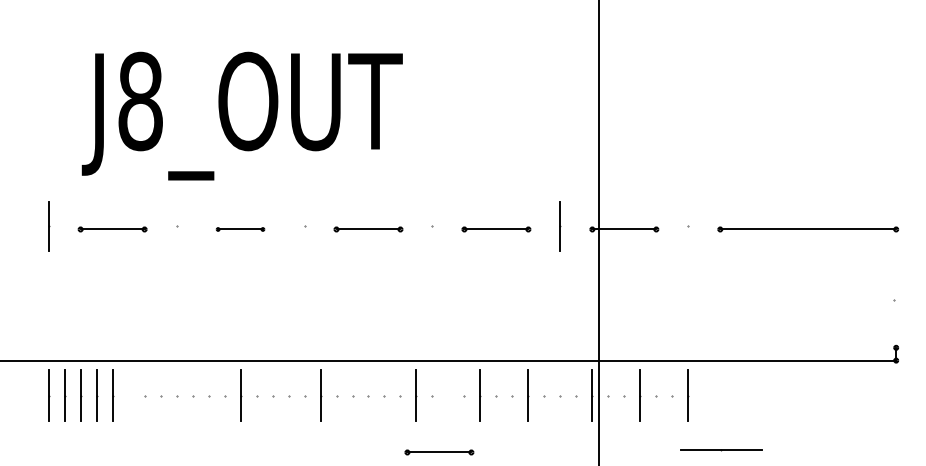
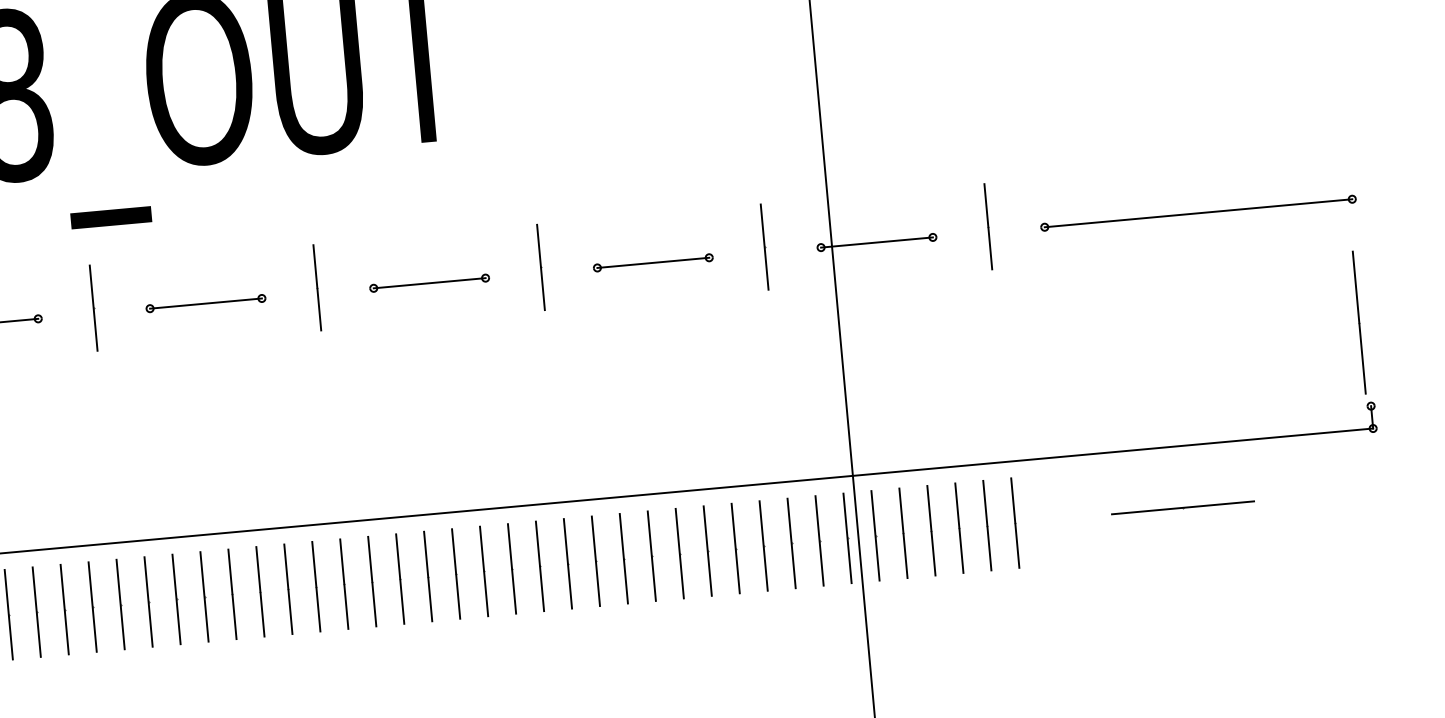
line: (176, 225) -> (93, 306), added
line: (304, 225) -> (317, 286), added
line: (432, 225) -> (540, 266), added
line: (688, 225) -> (988, 225), added
part: (240, 229) -> (205, 303), size x1.43
line: (893, 299) -> (1358, 322), added
line: (129, 395) -> (38, 611), added
line: (144, 395) -> (64, 609), added
line: (160, 395) -> (92, 606), added
line: (176, 395) -> (120, 604), added
line: (192, 395) -> (148, 601), added
line: (208, 395) -> (176, 598), added
line: (224, 395) -> (204, 596), added
line: (256, 395) -> (260, 591), added
line: (272, 395) -> (288, 588), added
line: (288, 395) -> (316, 586), added
line: (304, 395) -> (344, 583), added
line: (336, 395) -> (400, 578), added
line: (352, 395) -> (428, 576), added
line: (368, 395) -> (456, 573), added
line: (384, 395) -> (484, 570), added
line: (400, 395) -> (512, 568), added
line: (432, 395) -> (567, 563), added
line: (448, 395) -> (595, 560), added
line: (464, 395) -> (623, 558), added
line: (496, 395) -> (679, 553), added
line: (512, 395) -> (707, 550), added
line: (544, 395) -> (763, 545), added
line: (560, 395) -> (791, 542), added
line: (576, 395) -> (819, 540), added
line: (608, 395) -> (875, 535), added
line: (624, 395) -> (903, 532), added
line: (656, 395) -> (959, 527), added
line: (672, 395) -> (987, 525), added
line: (721, 450) -> (1183, 509), moved
part: (439, 452) -> (589, 661), removed

